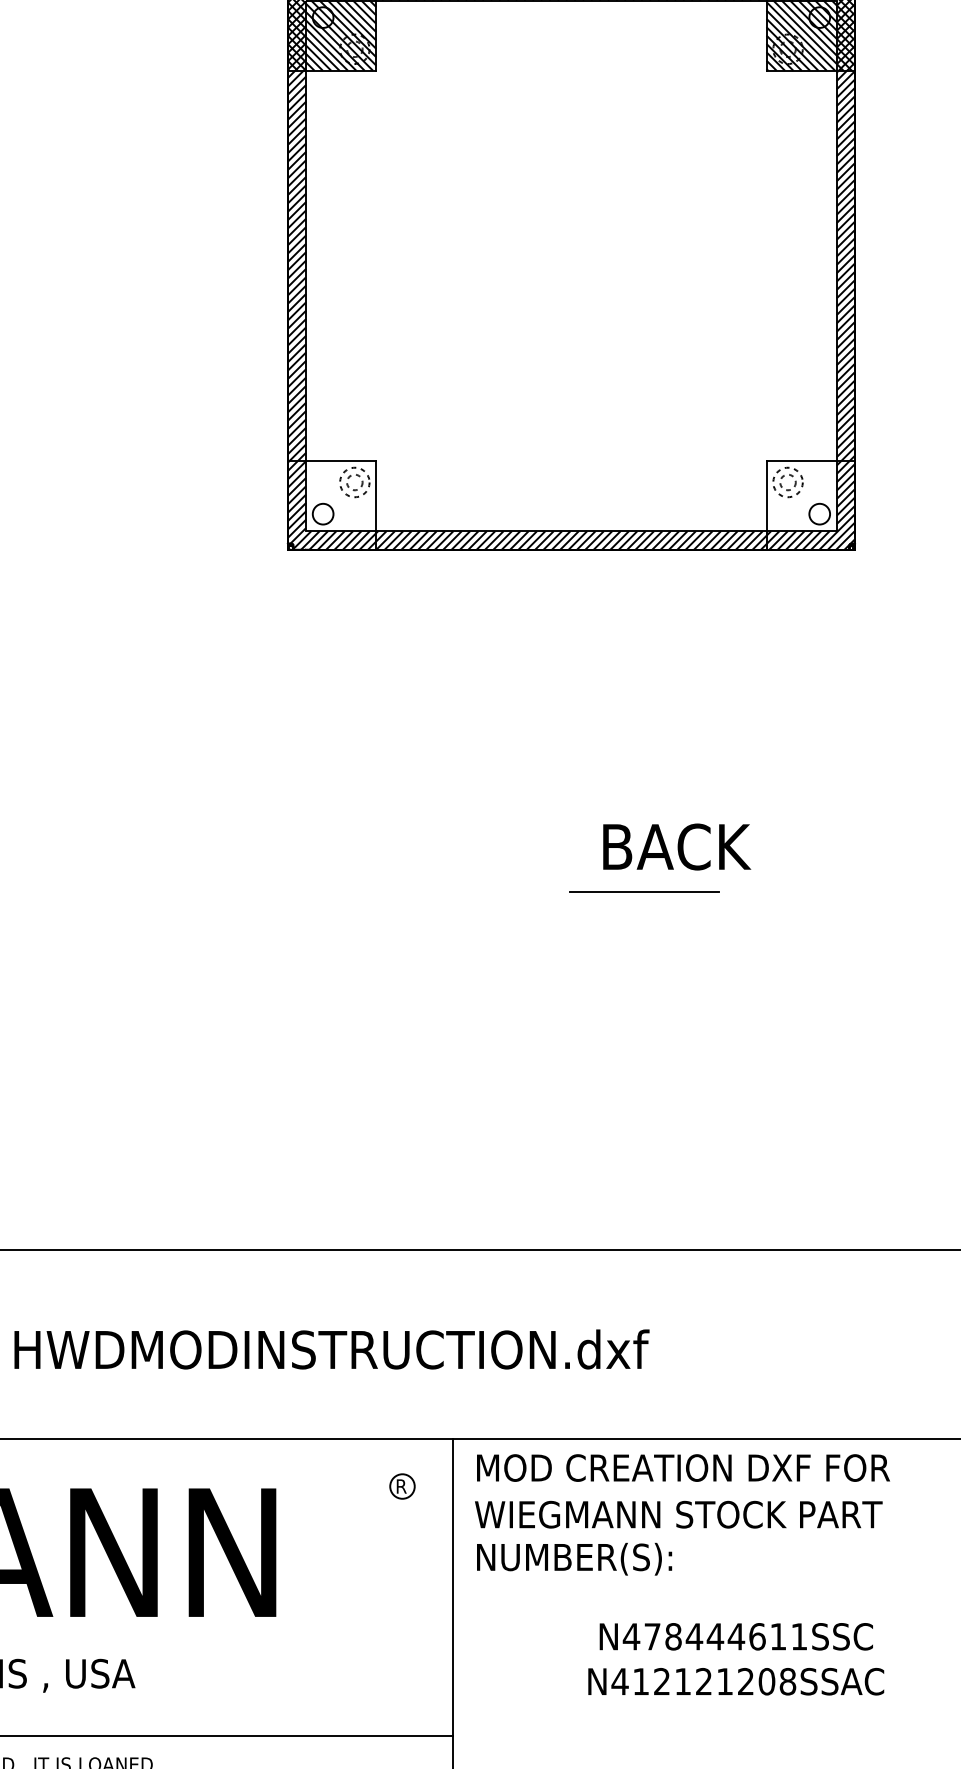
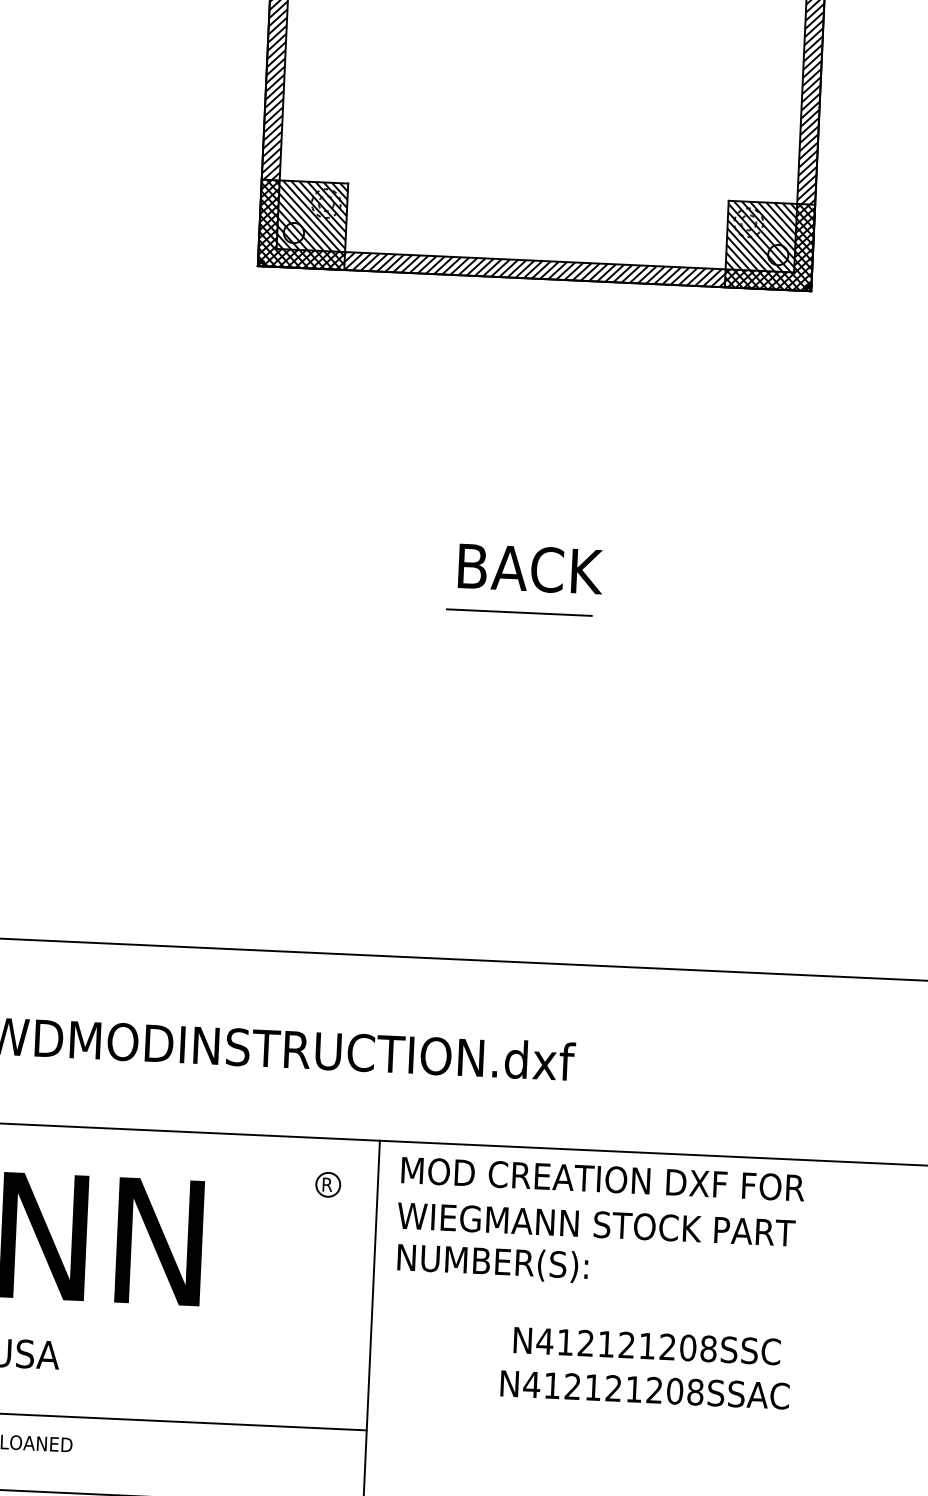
hatch: (331, 504) -> (302, 224), added
hatch: (810, 504) -> (769, 245), added
text: (677, 846) -> (531, 568), moved
line: (644, 891) -> (519, 612), moved
text: (725, 1636) -> (636, 1345), N478444611SSC -> N412121208SSC

